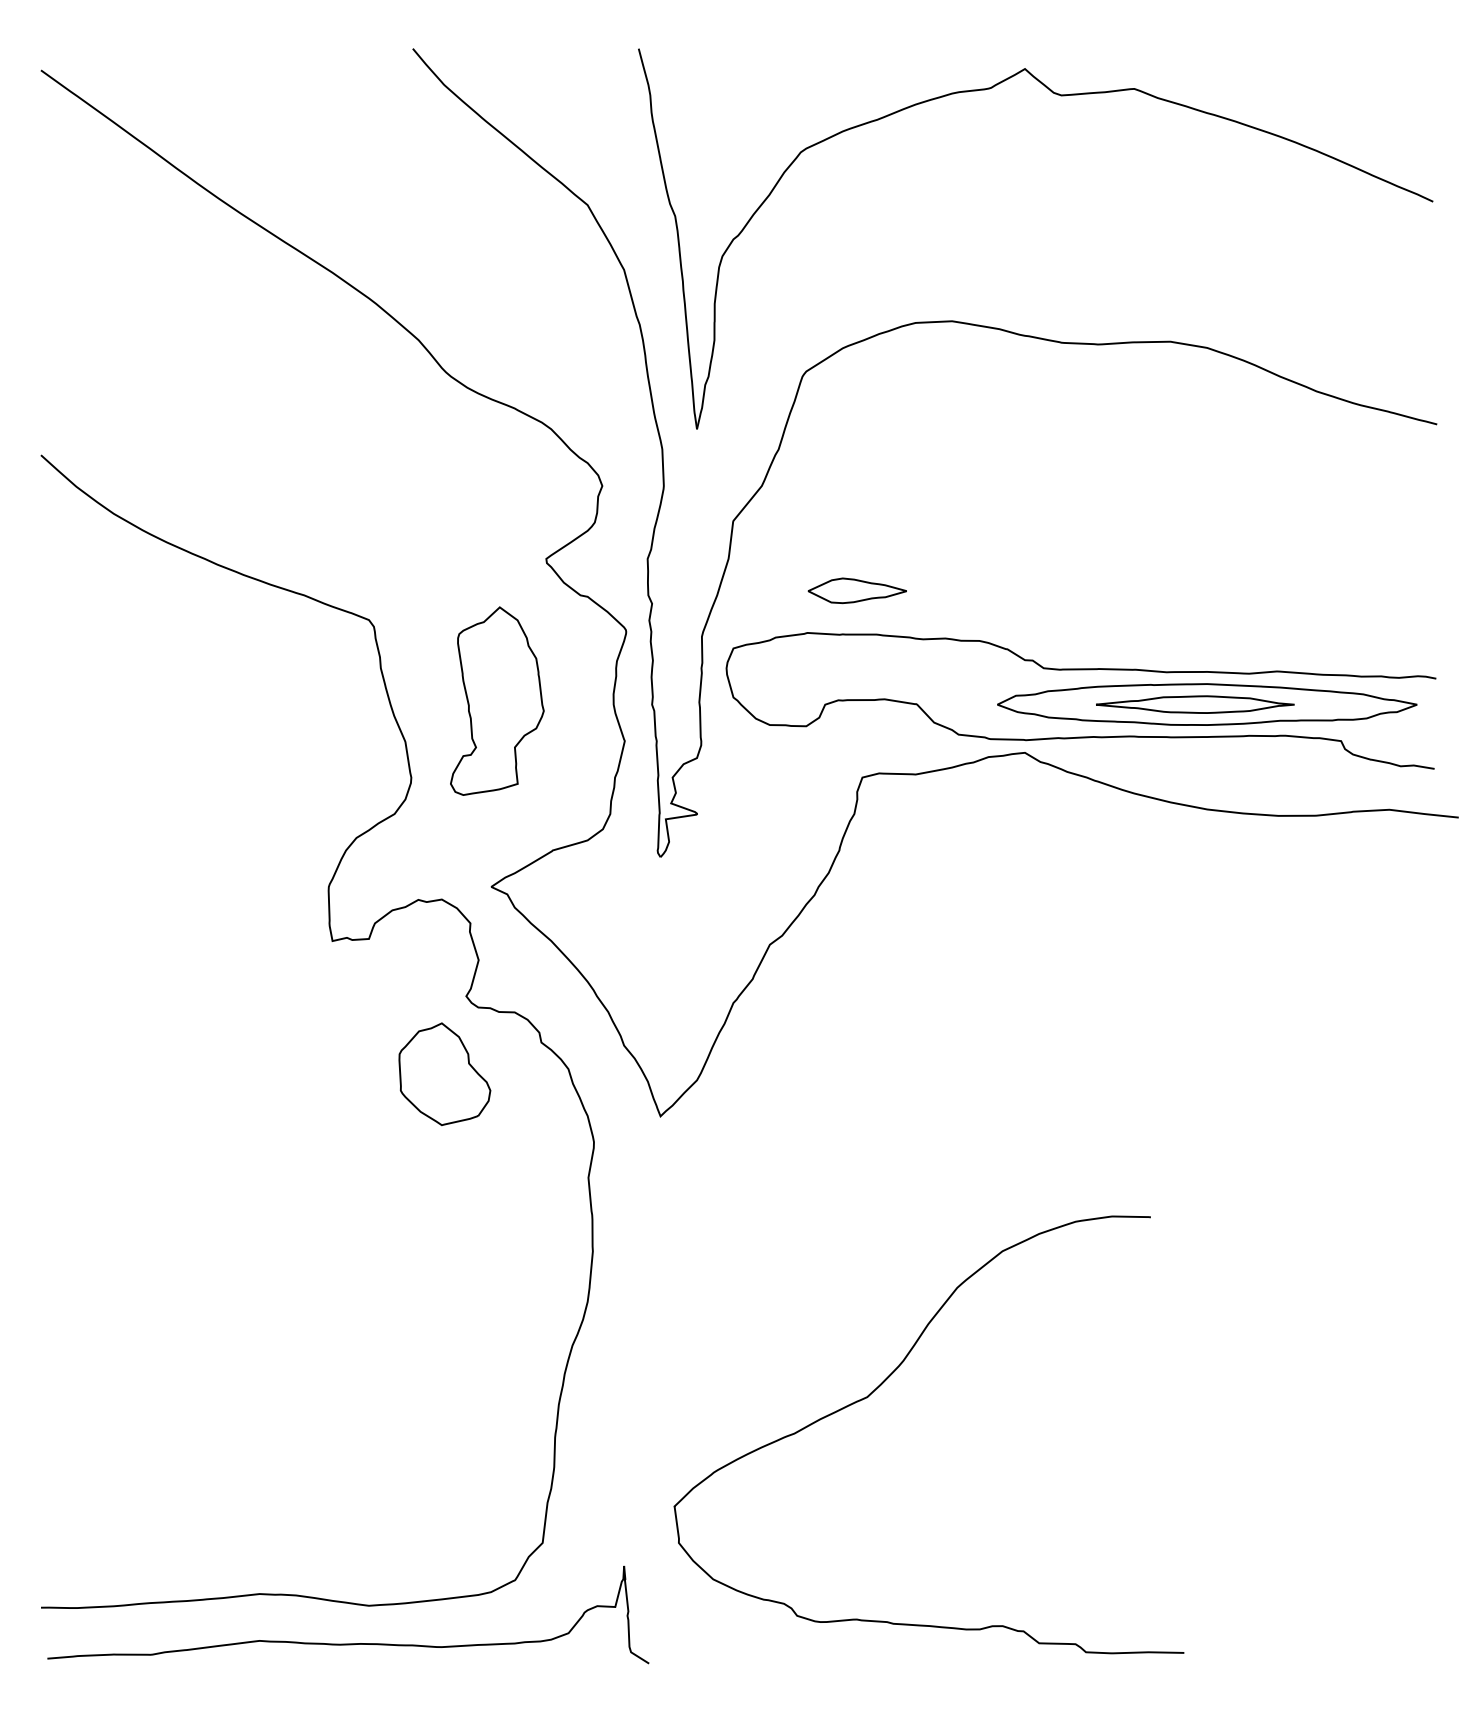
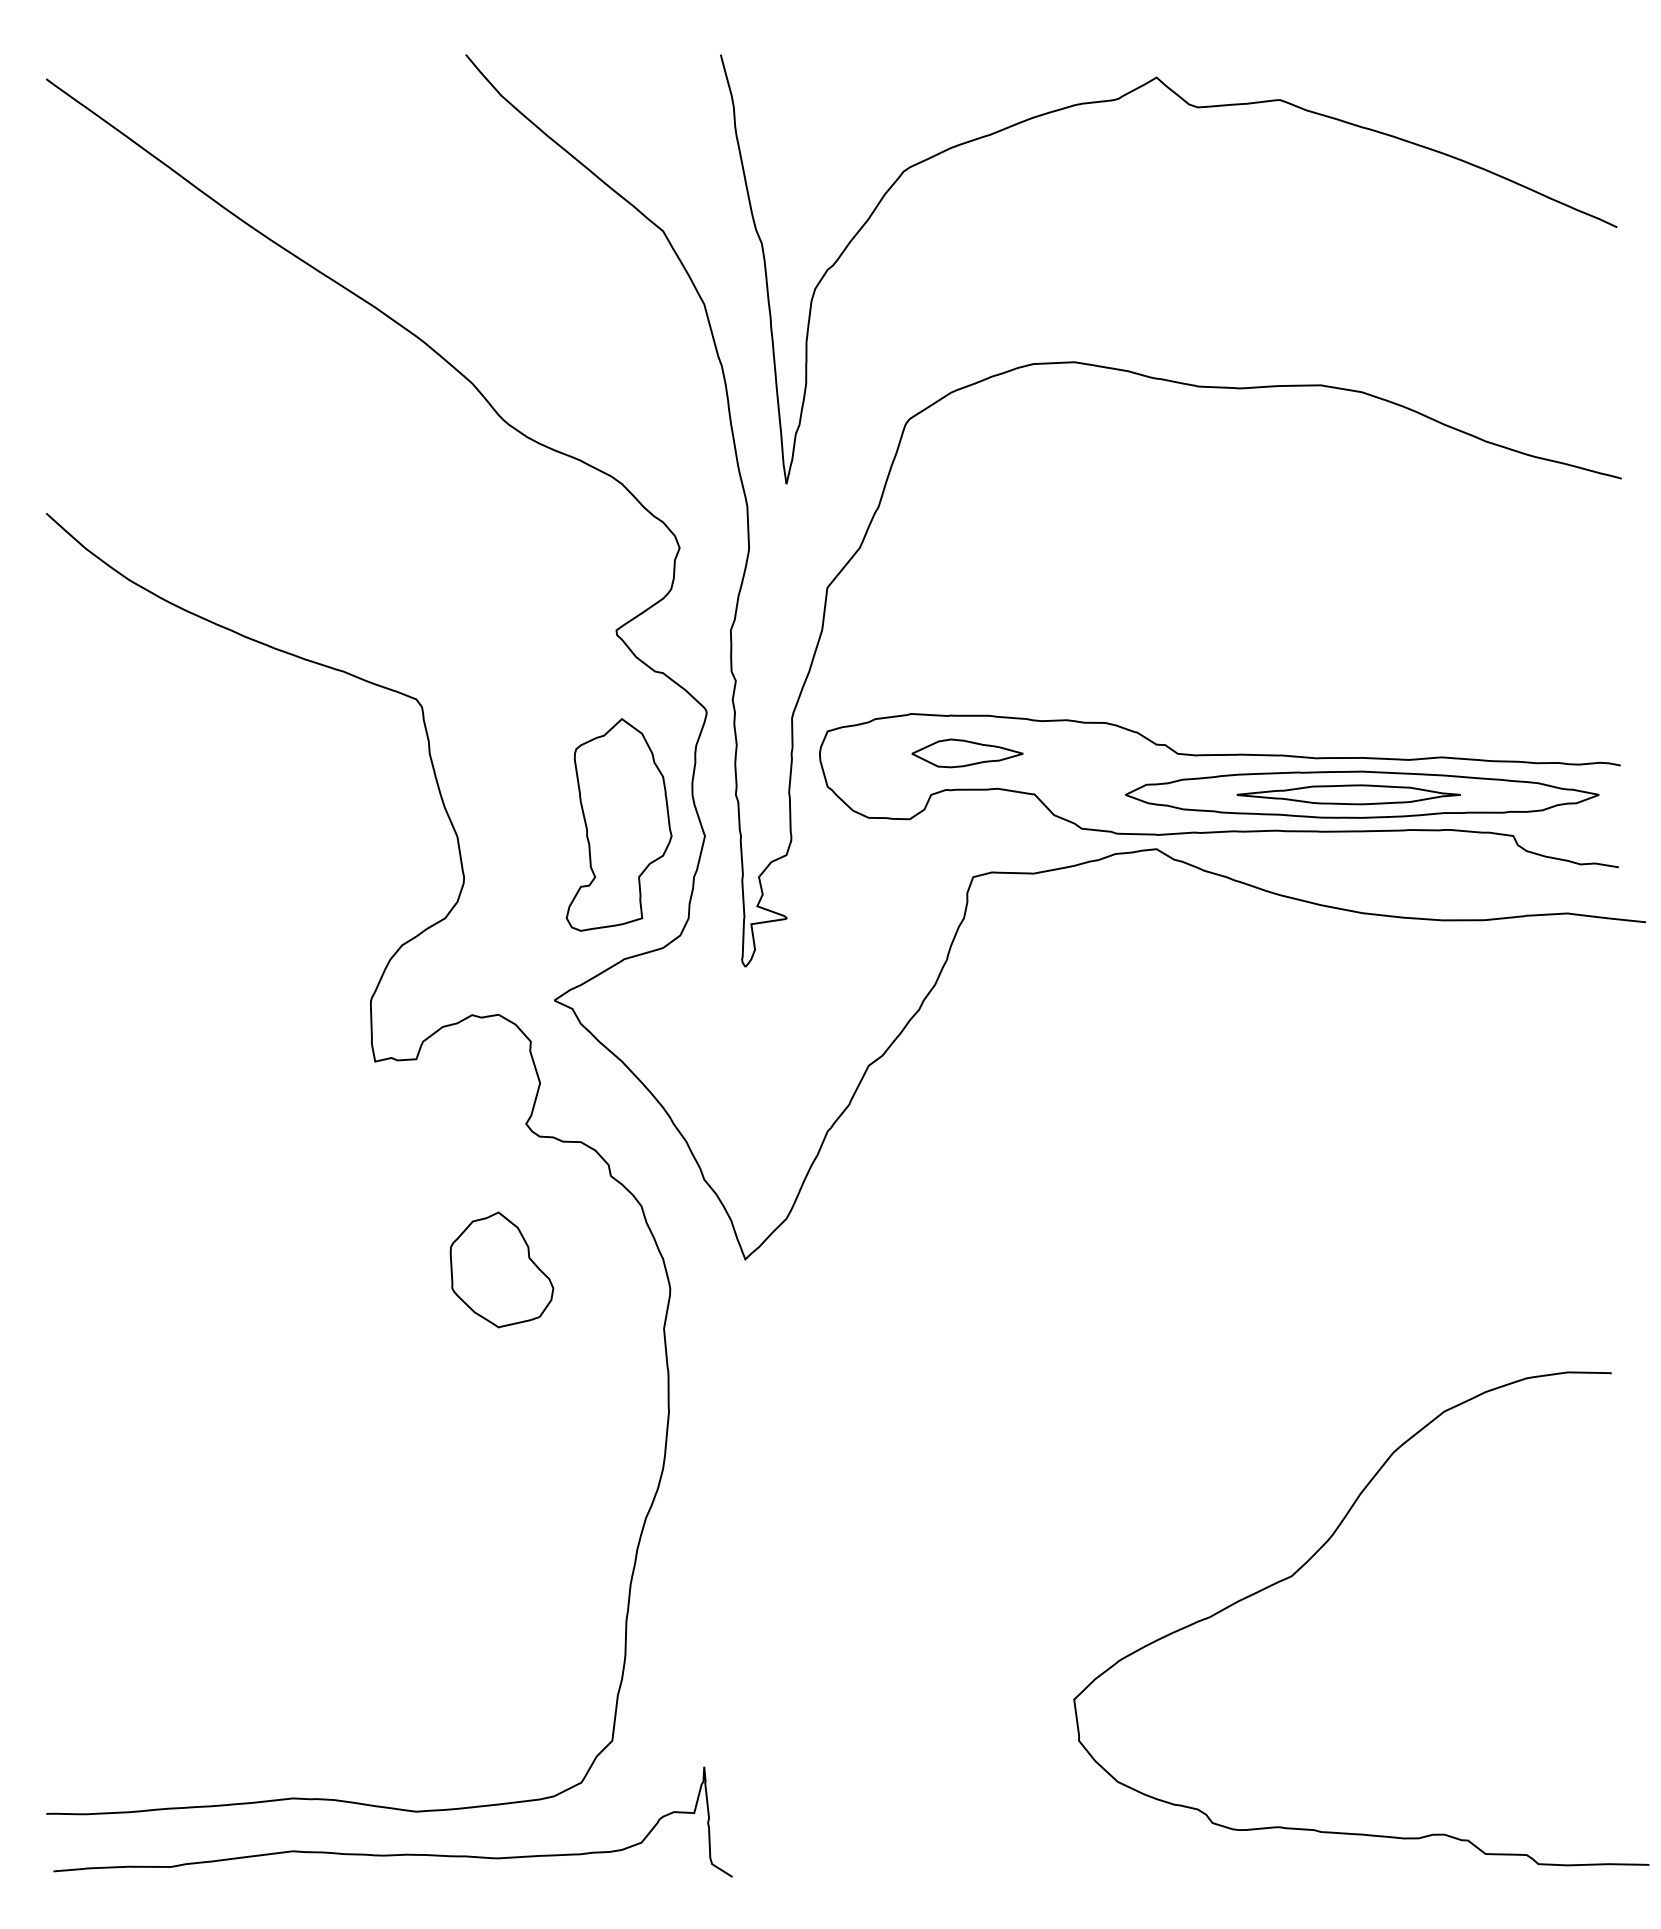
part: (857, 590) -> (967, 753), moved
part: (496, 700) -> (618, 824), moved
part: (444, 1073) -> (501, 1269), moved
curve: (880, 1385) -> (1306, 1563), moved

